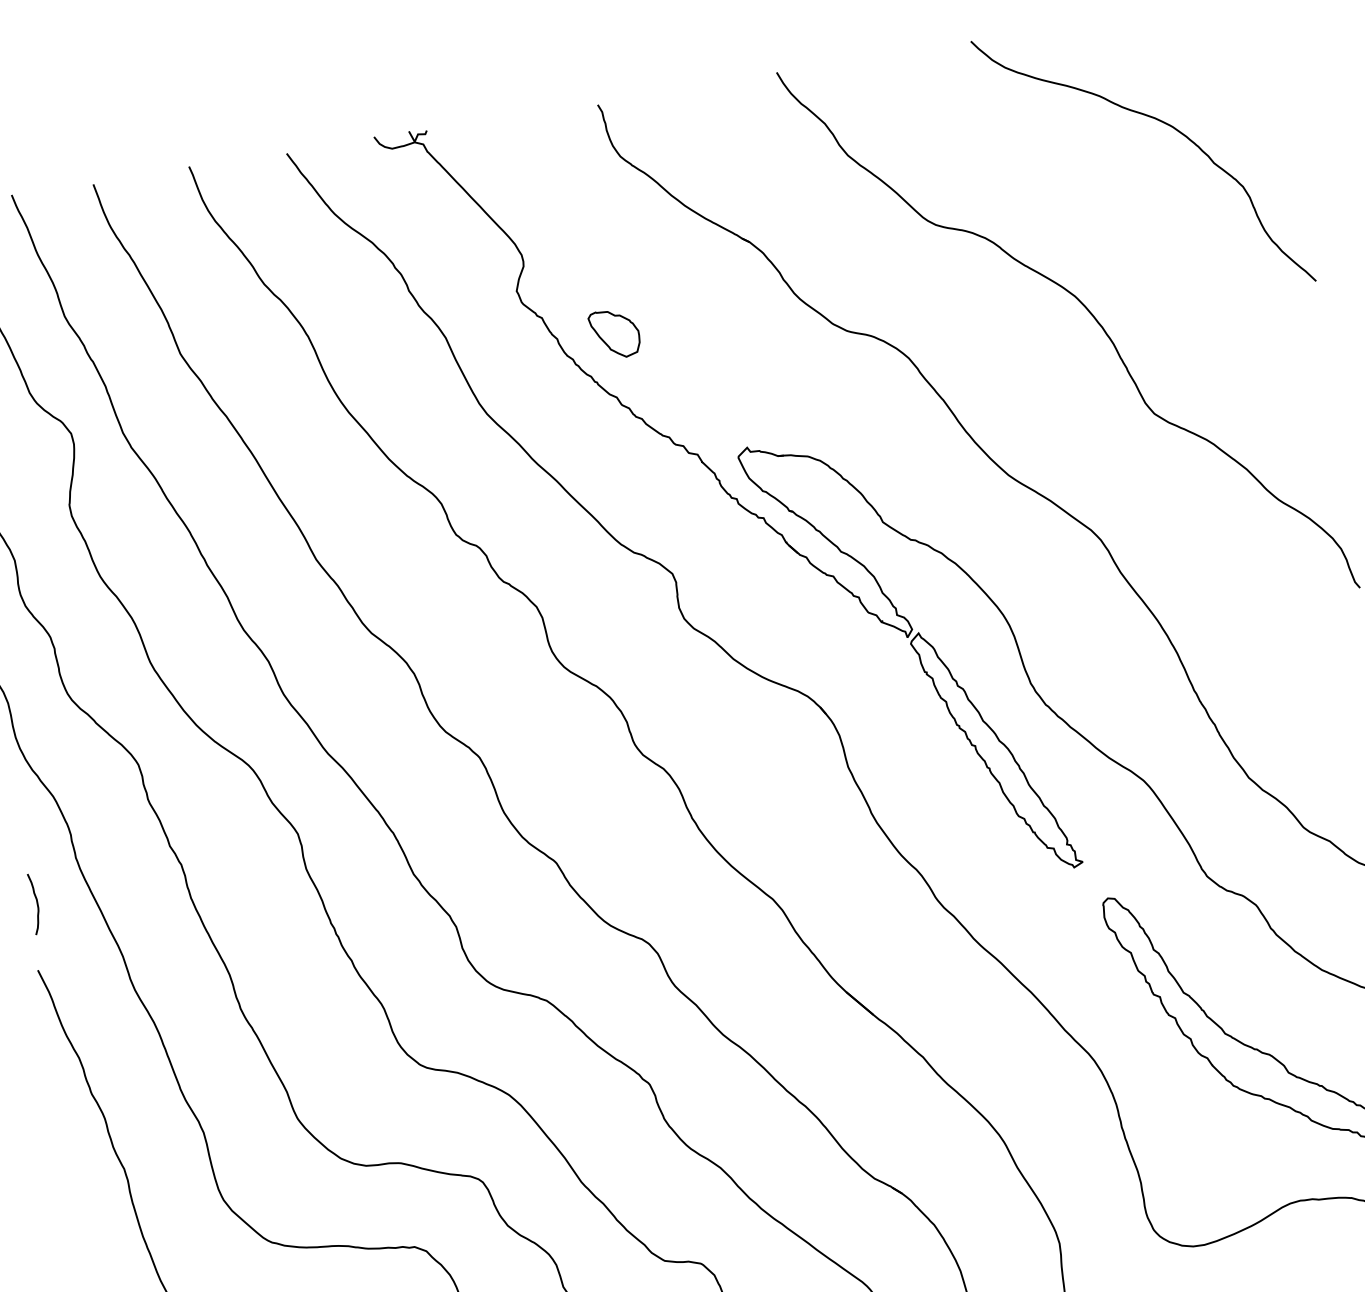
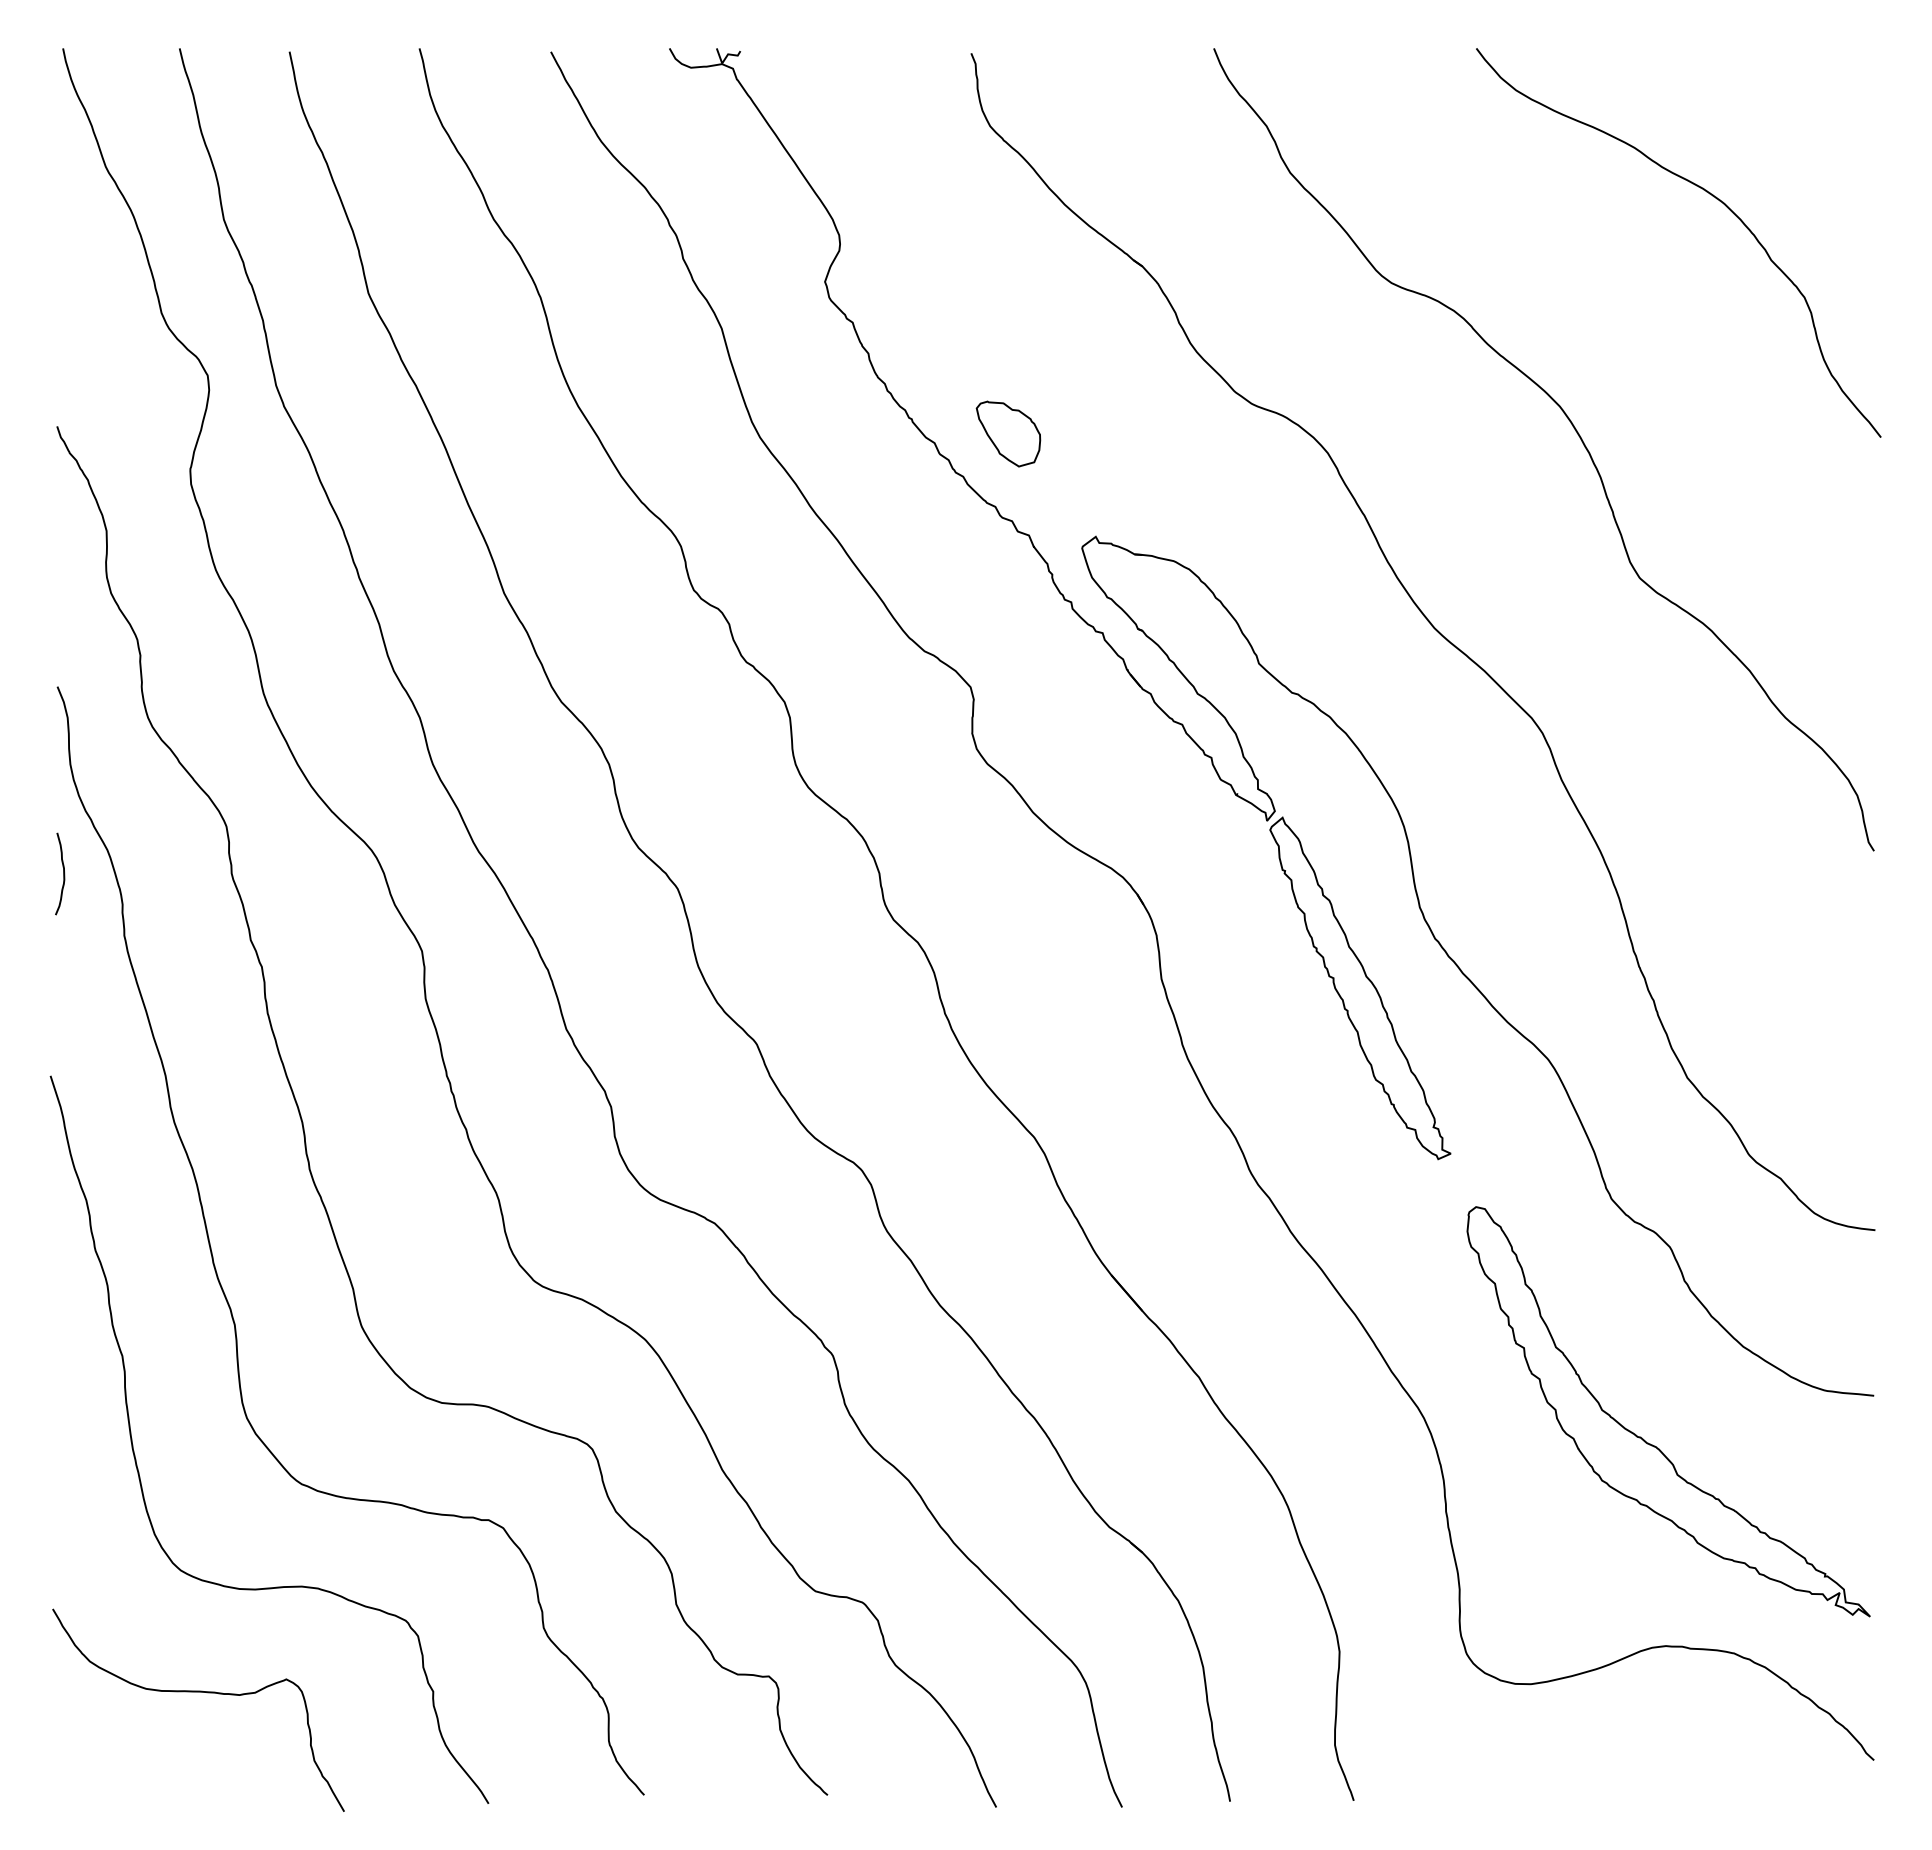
part: (614, 333) -> (1008, 433), moved
curve: (37, 903) -> (63, 873), moved

